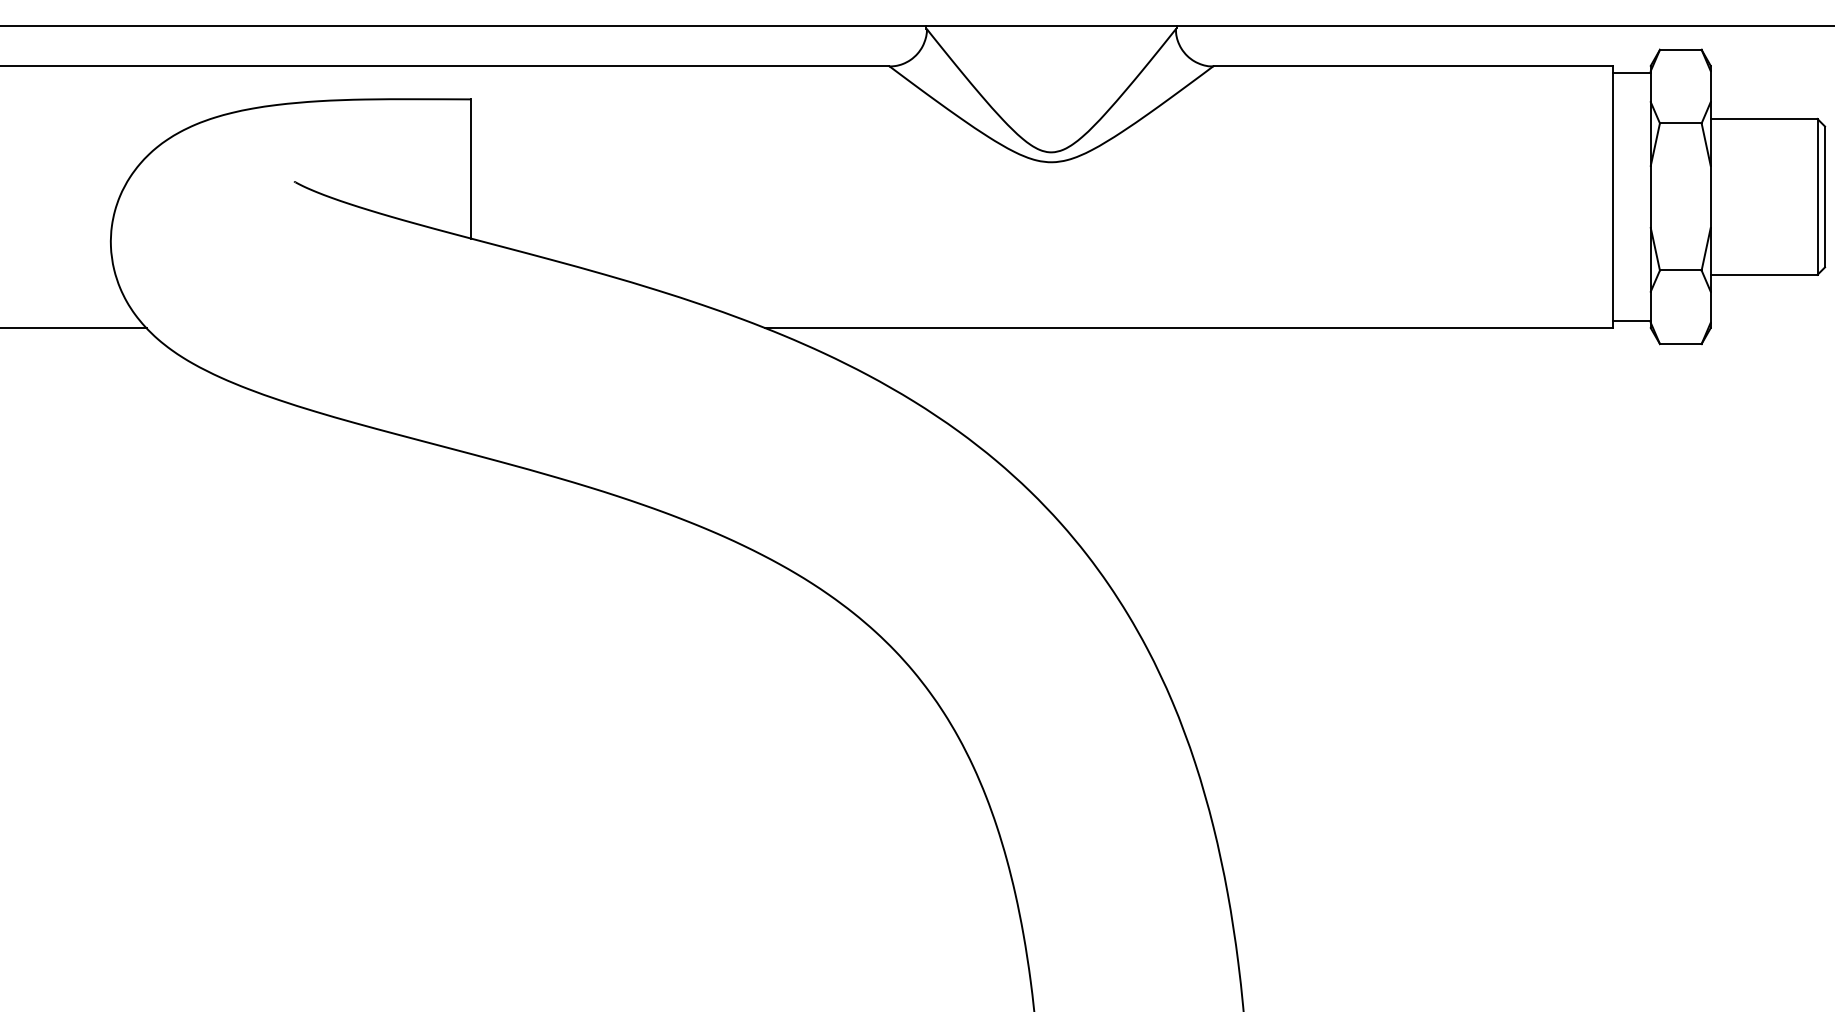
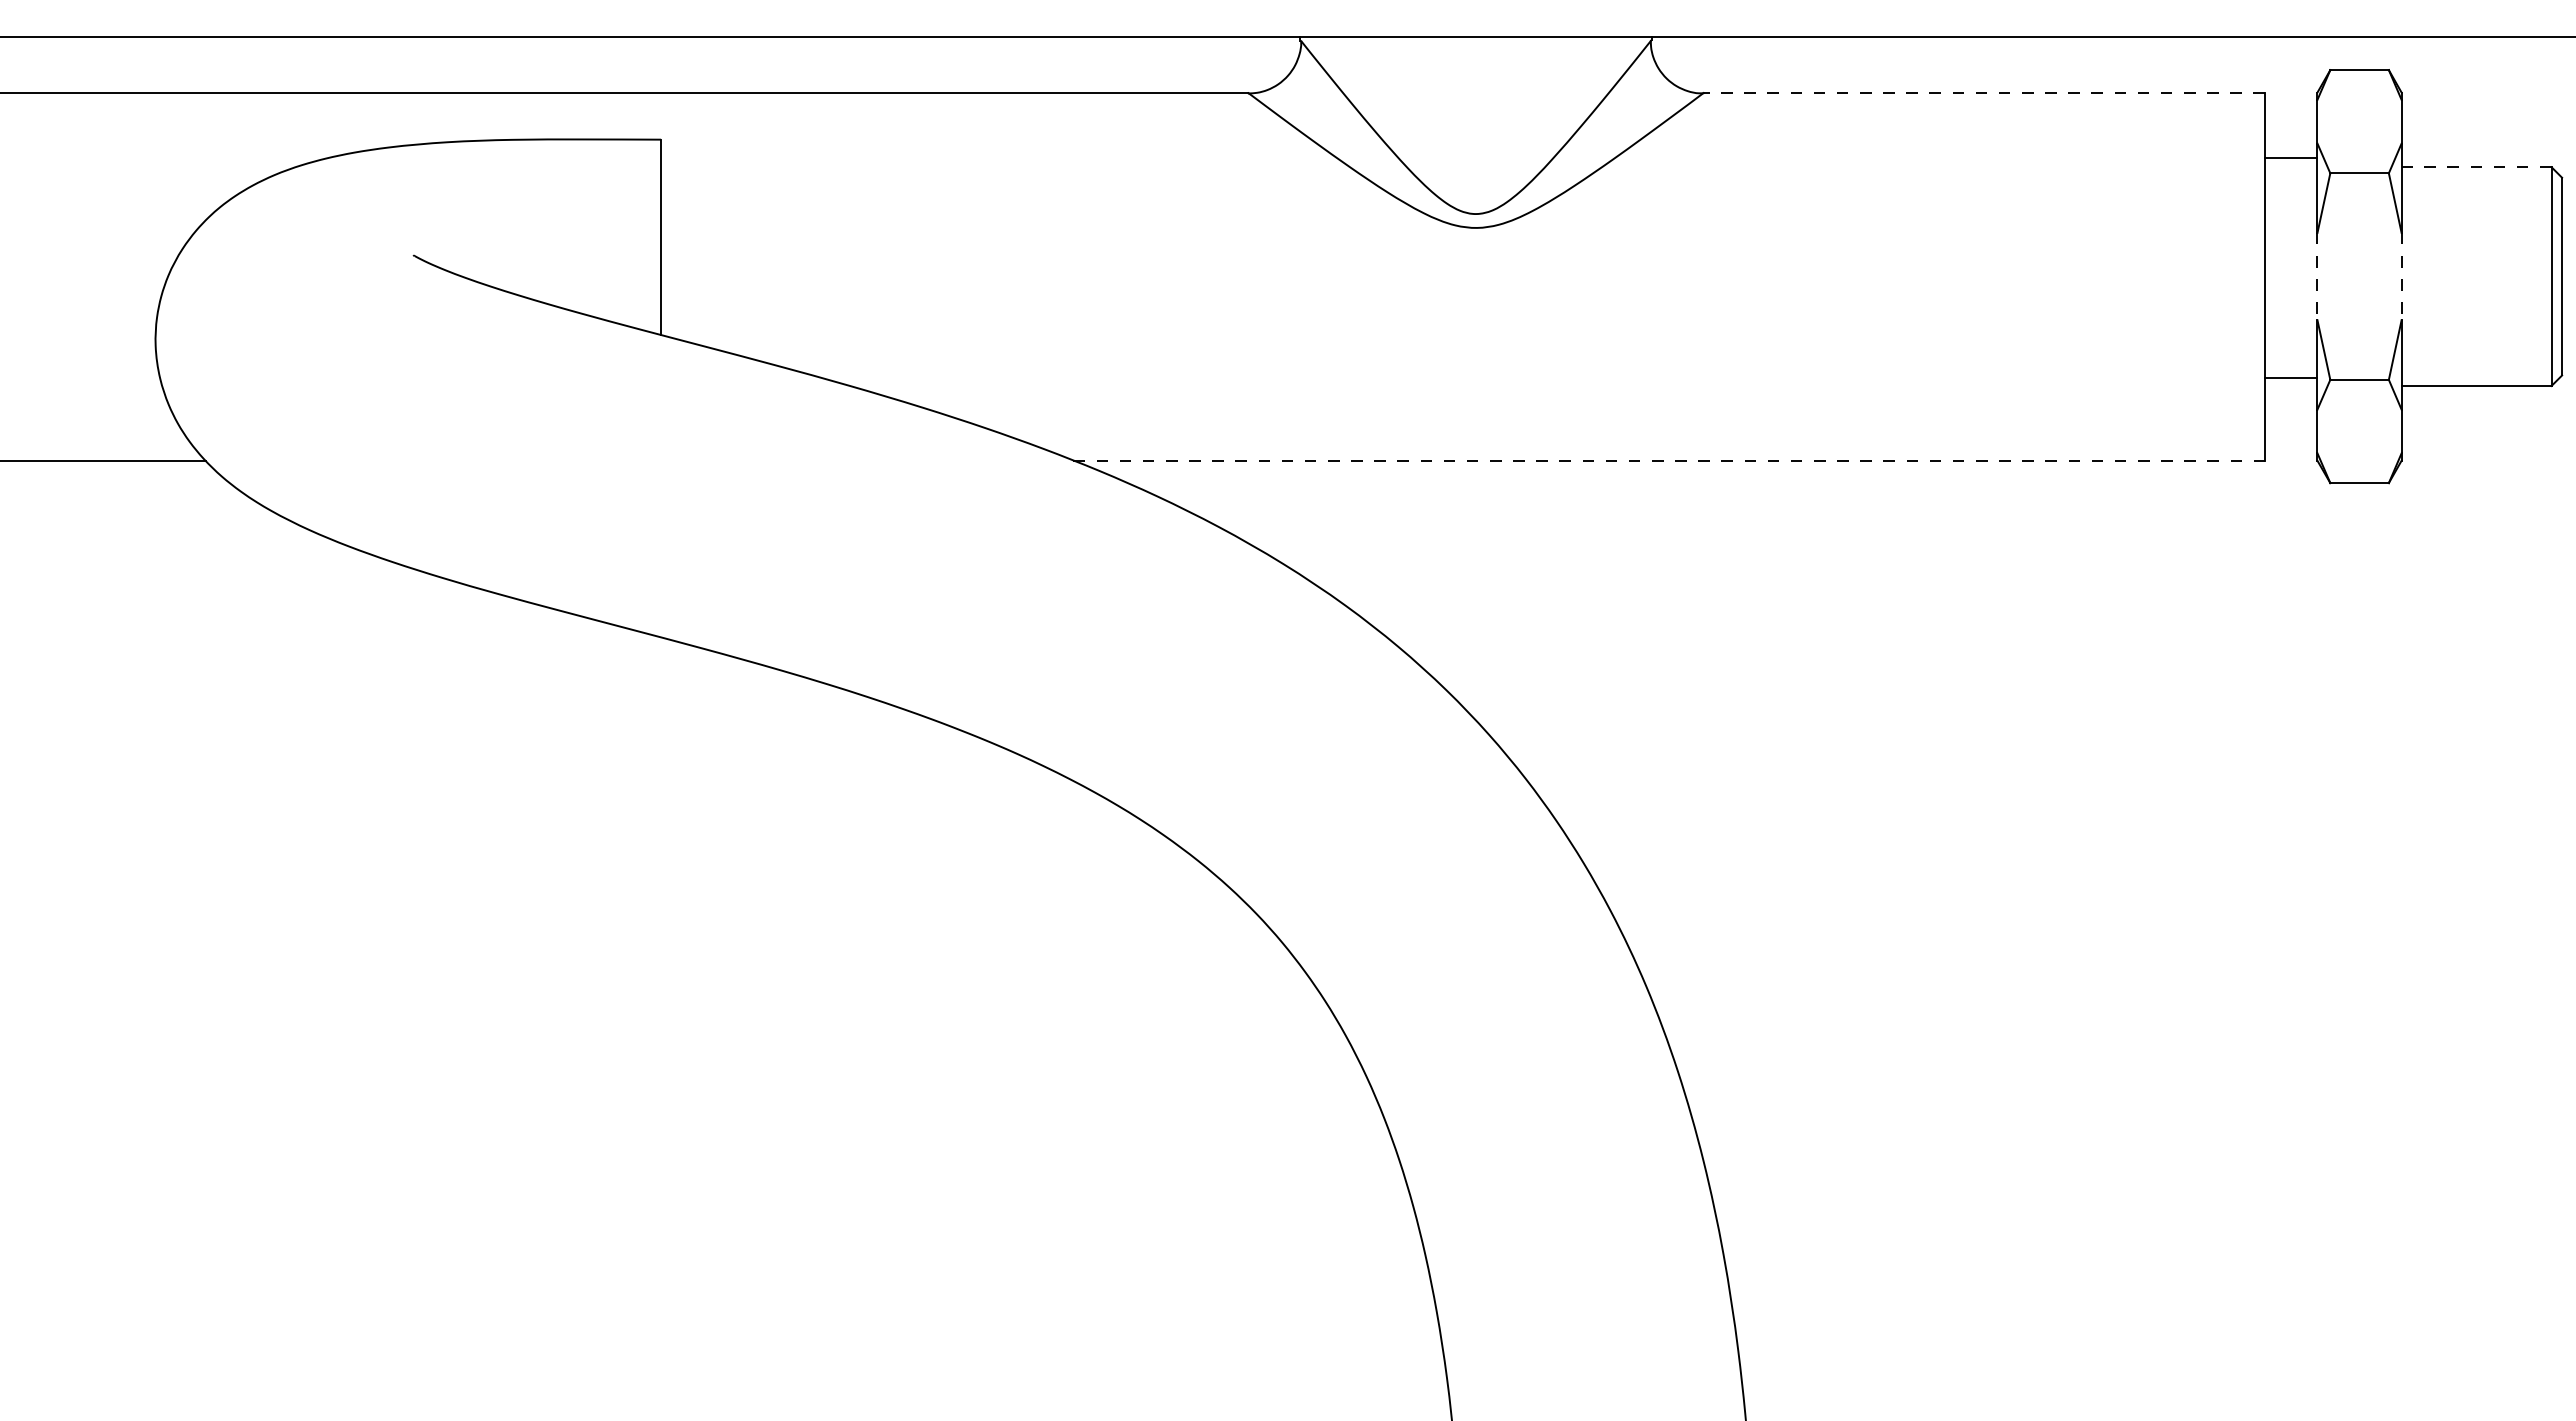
line: (1413, 65) -> (1984, 92), solid -> dashed
line: (1631, 73) -> (2290, 158), moved
line: (1764, 119) -> (2476, 167), solid -> dashed
line: (1650, 196) -> (2317, 276), solid -> dashed
line: (1710, 196) -> (2401, 276), solid -> dashed
line: (1631, 320) -> (2290, 378), moved
line: (1189, 327) -> (1669, 460), solid -> dashed

